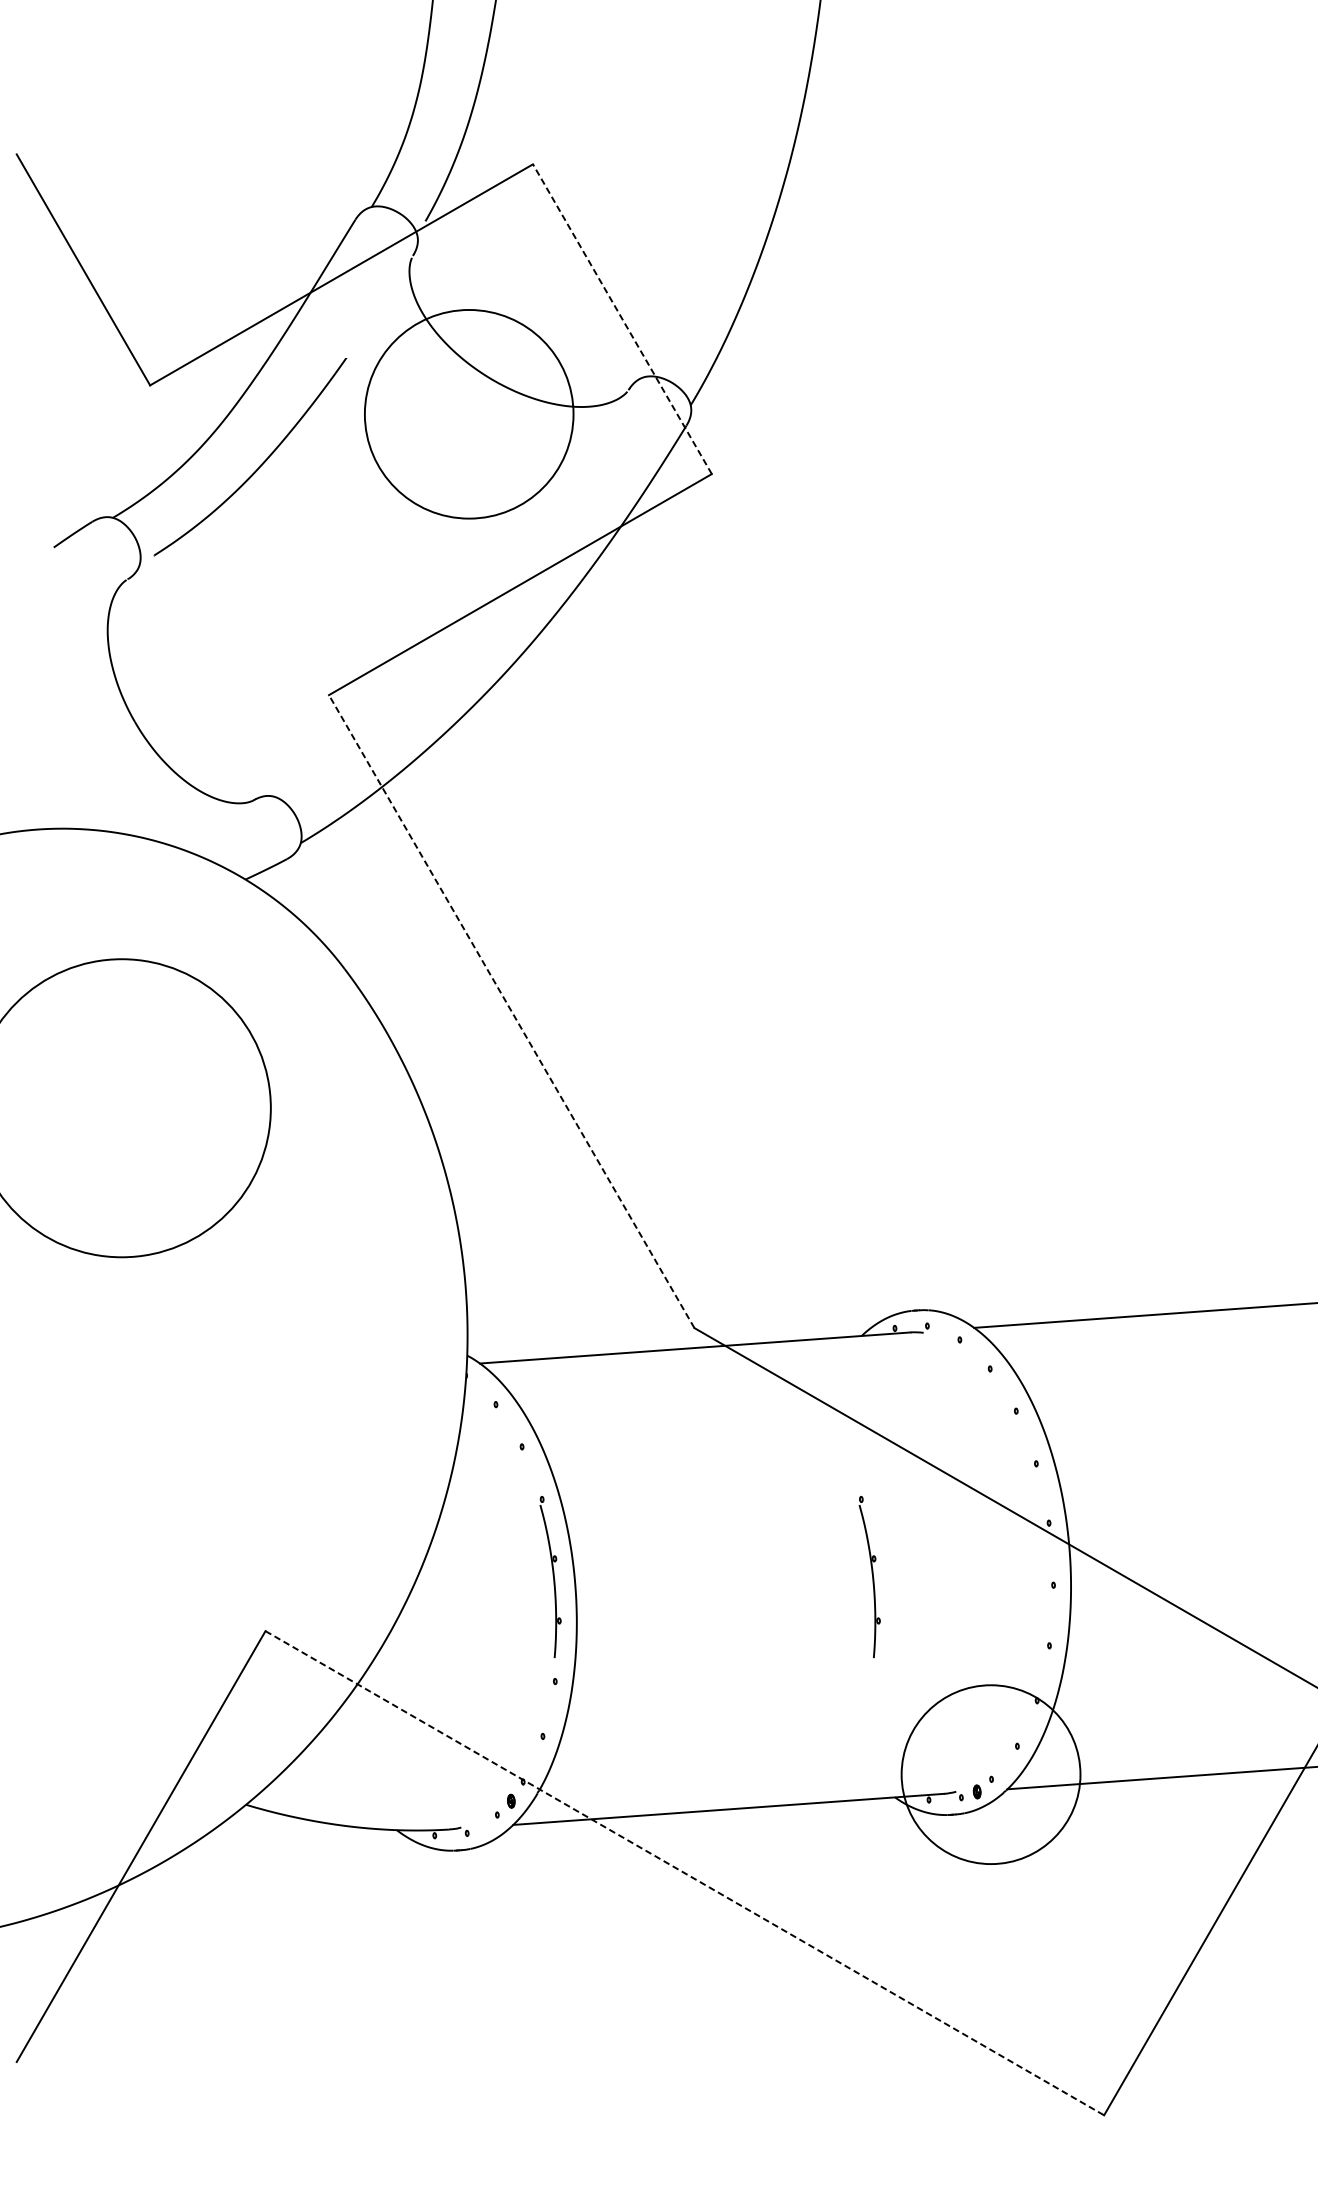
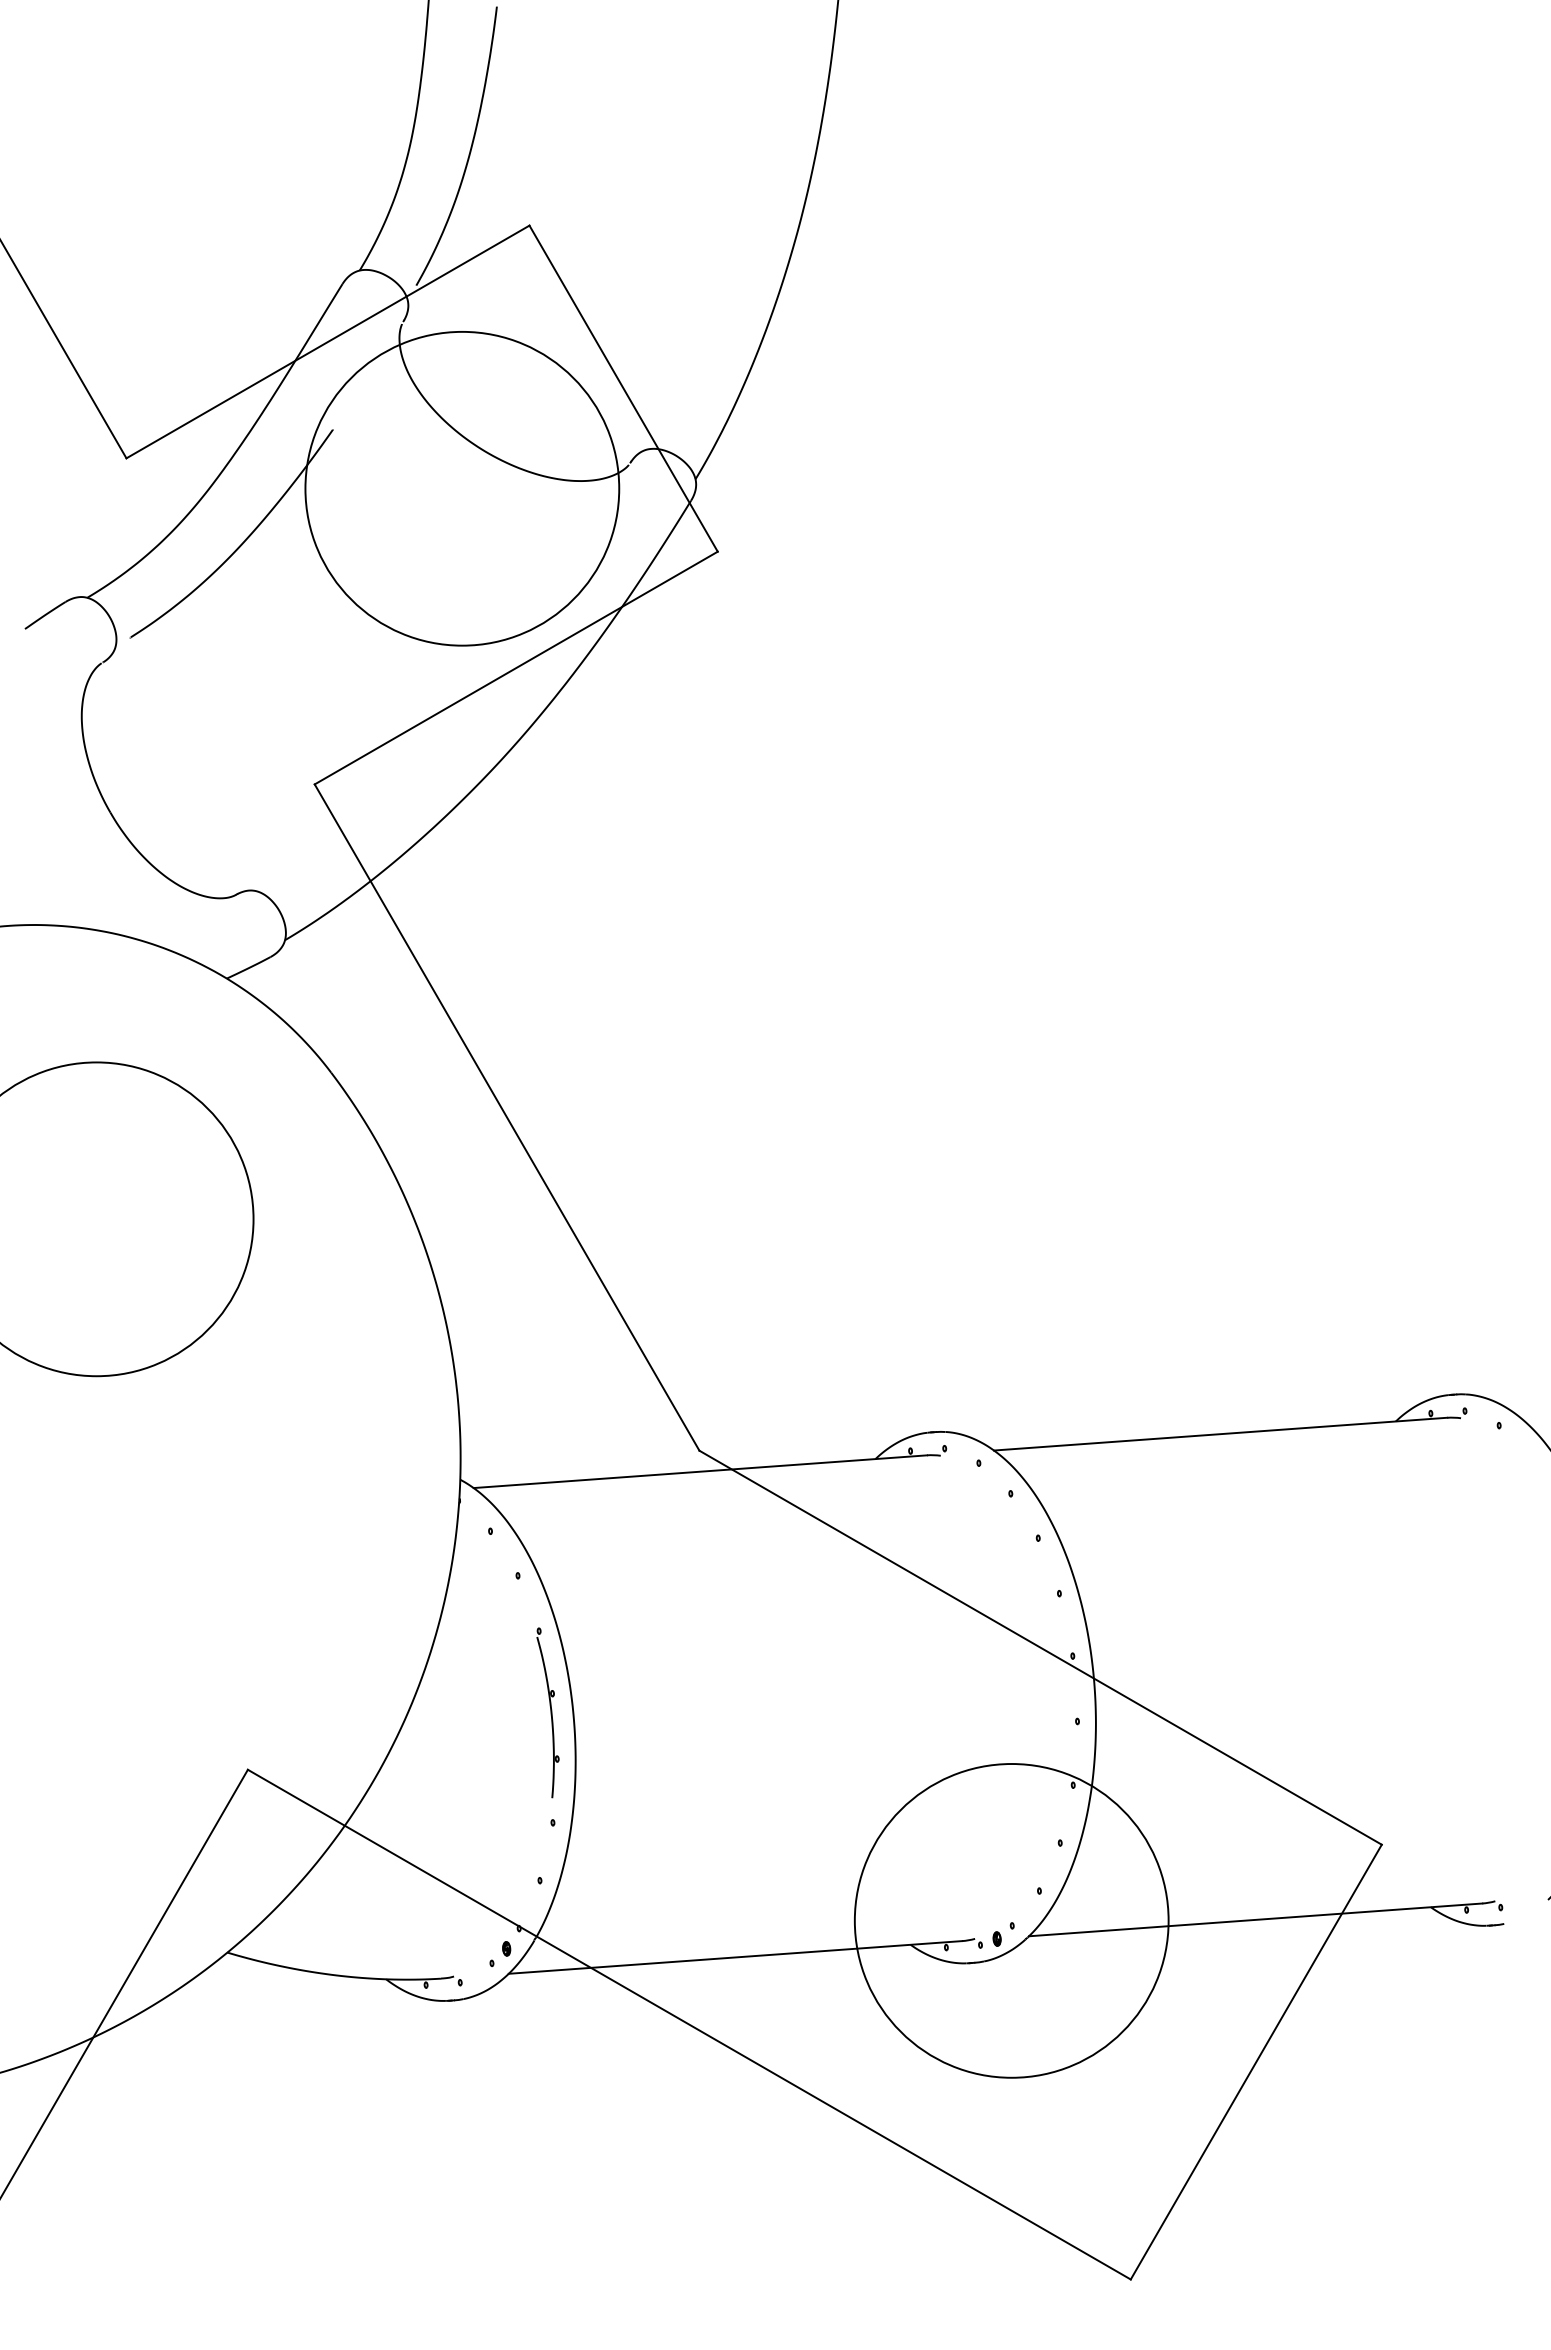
line: (622, 319) -> (623, 388), dashed -> solid
circle: (469, 414) -> (462, 488), size x1.43
line: (512, 1011) -> (507, 1117), dashed -> solid
part: (869, 1576) -> (883, 1712), removed
circle: (990, 1774) -> (1011, 1920), size x1.67
line: (684, 1873) -> (689, 2024), dashed -> solid

